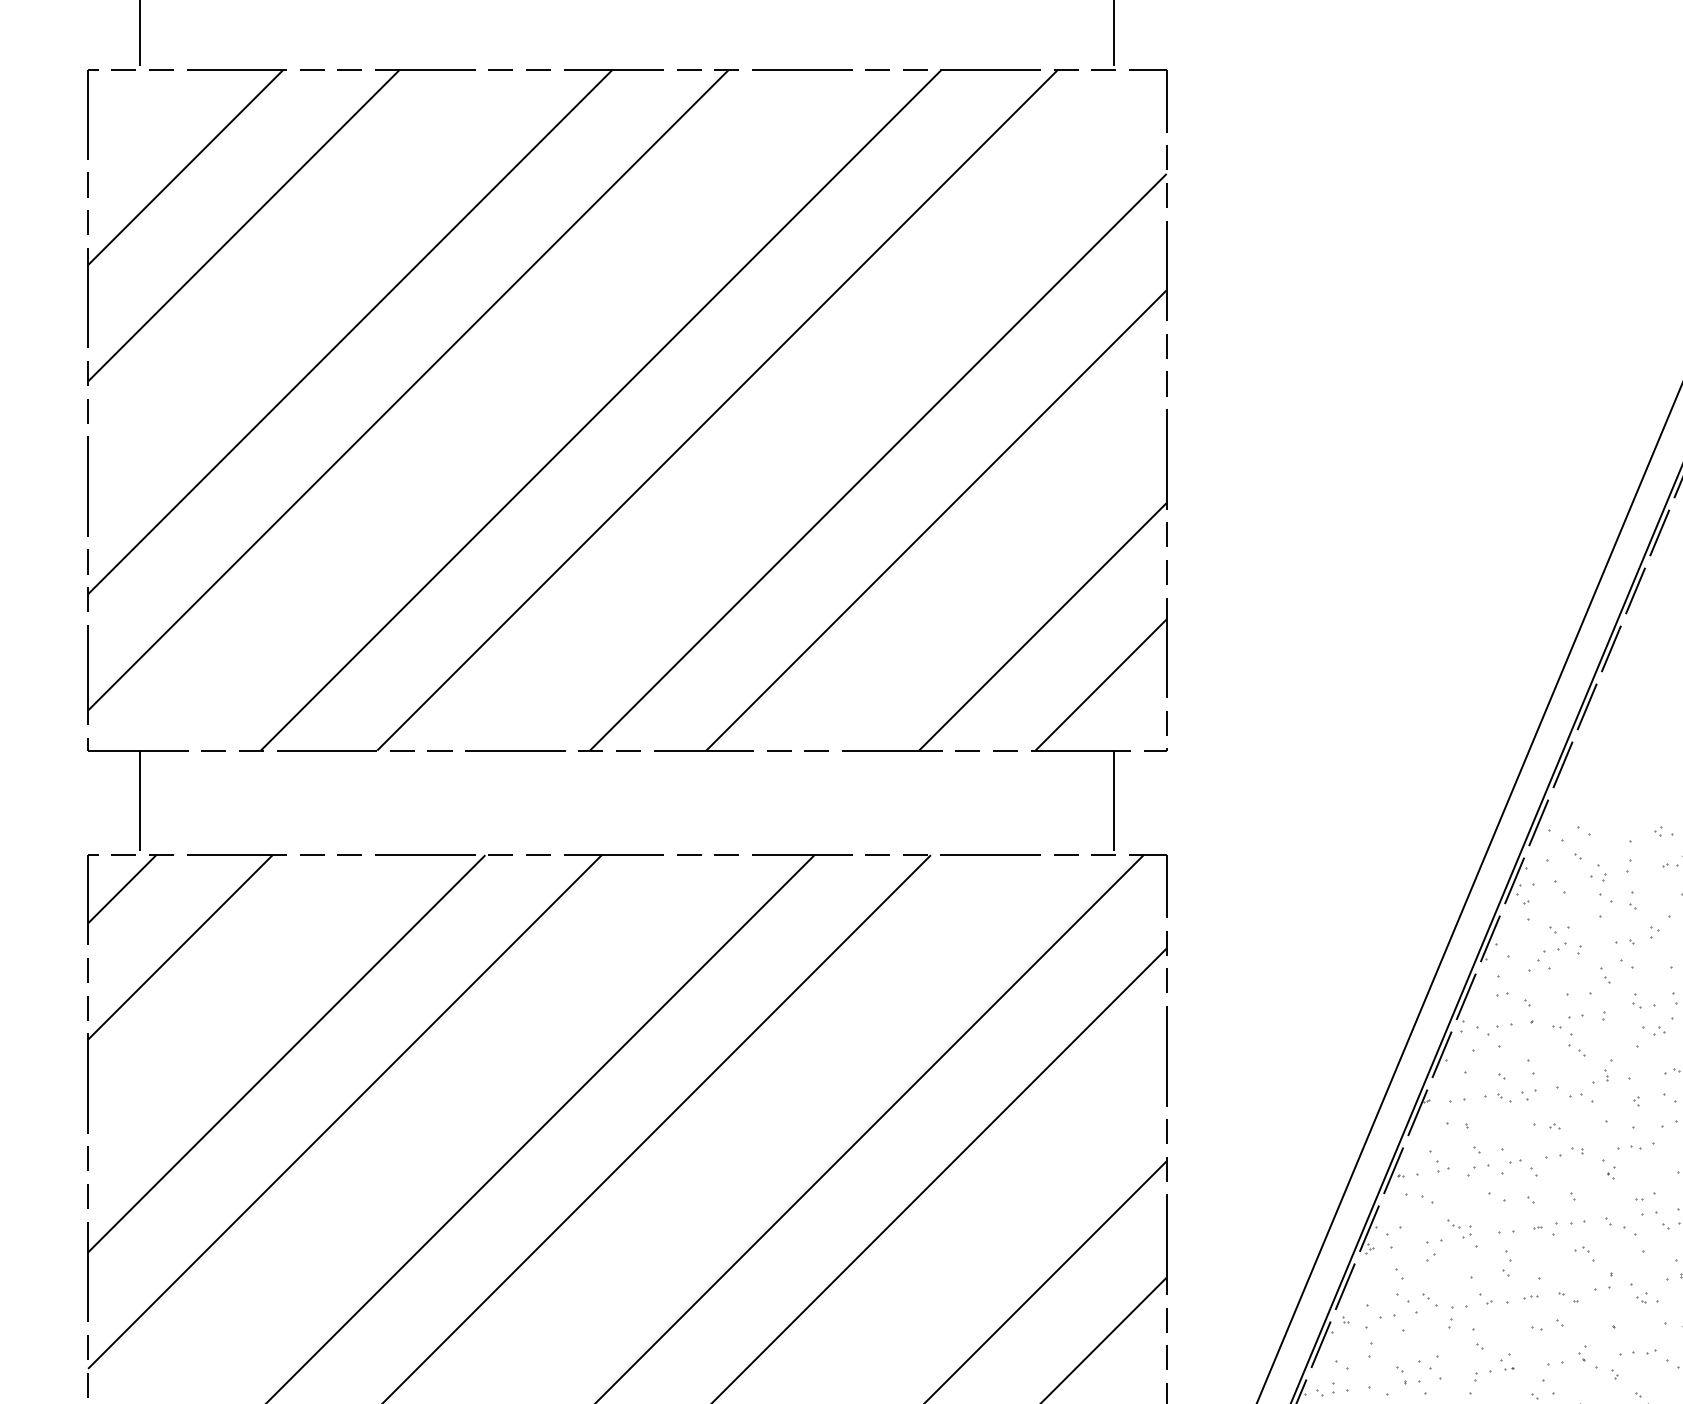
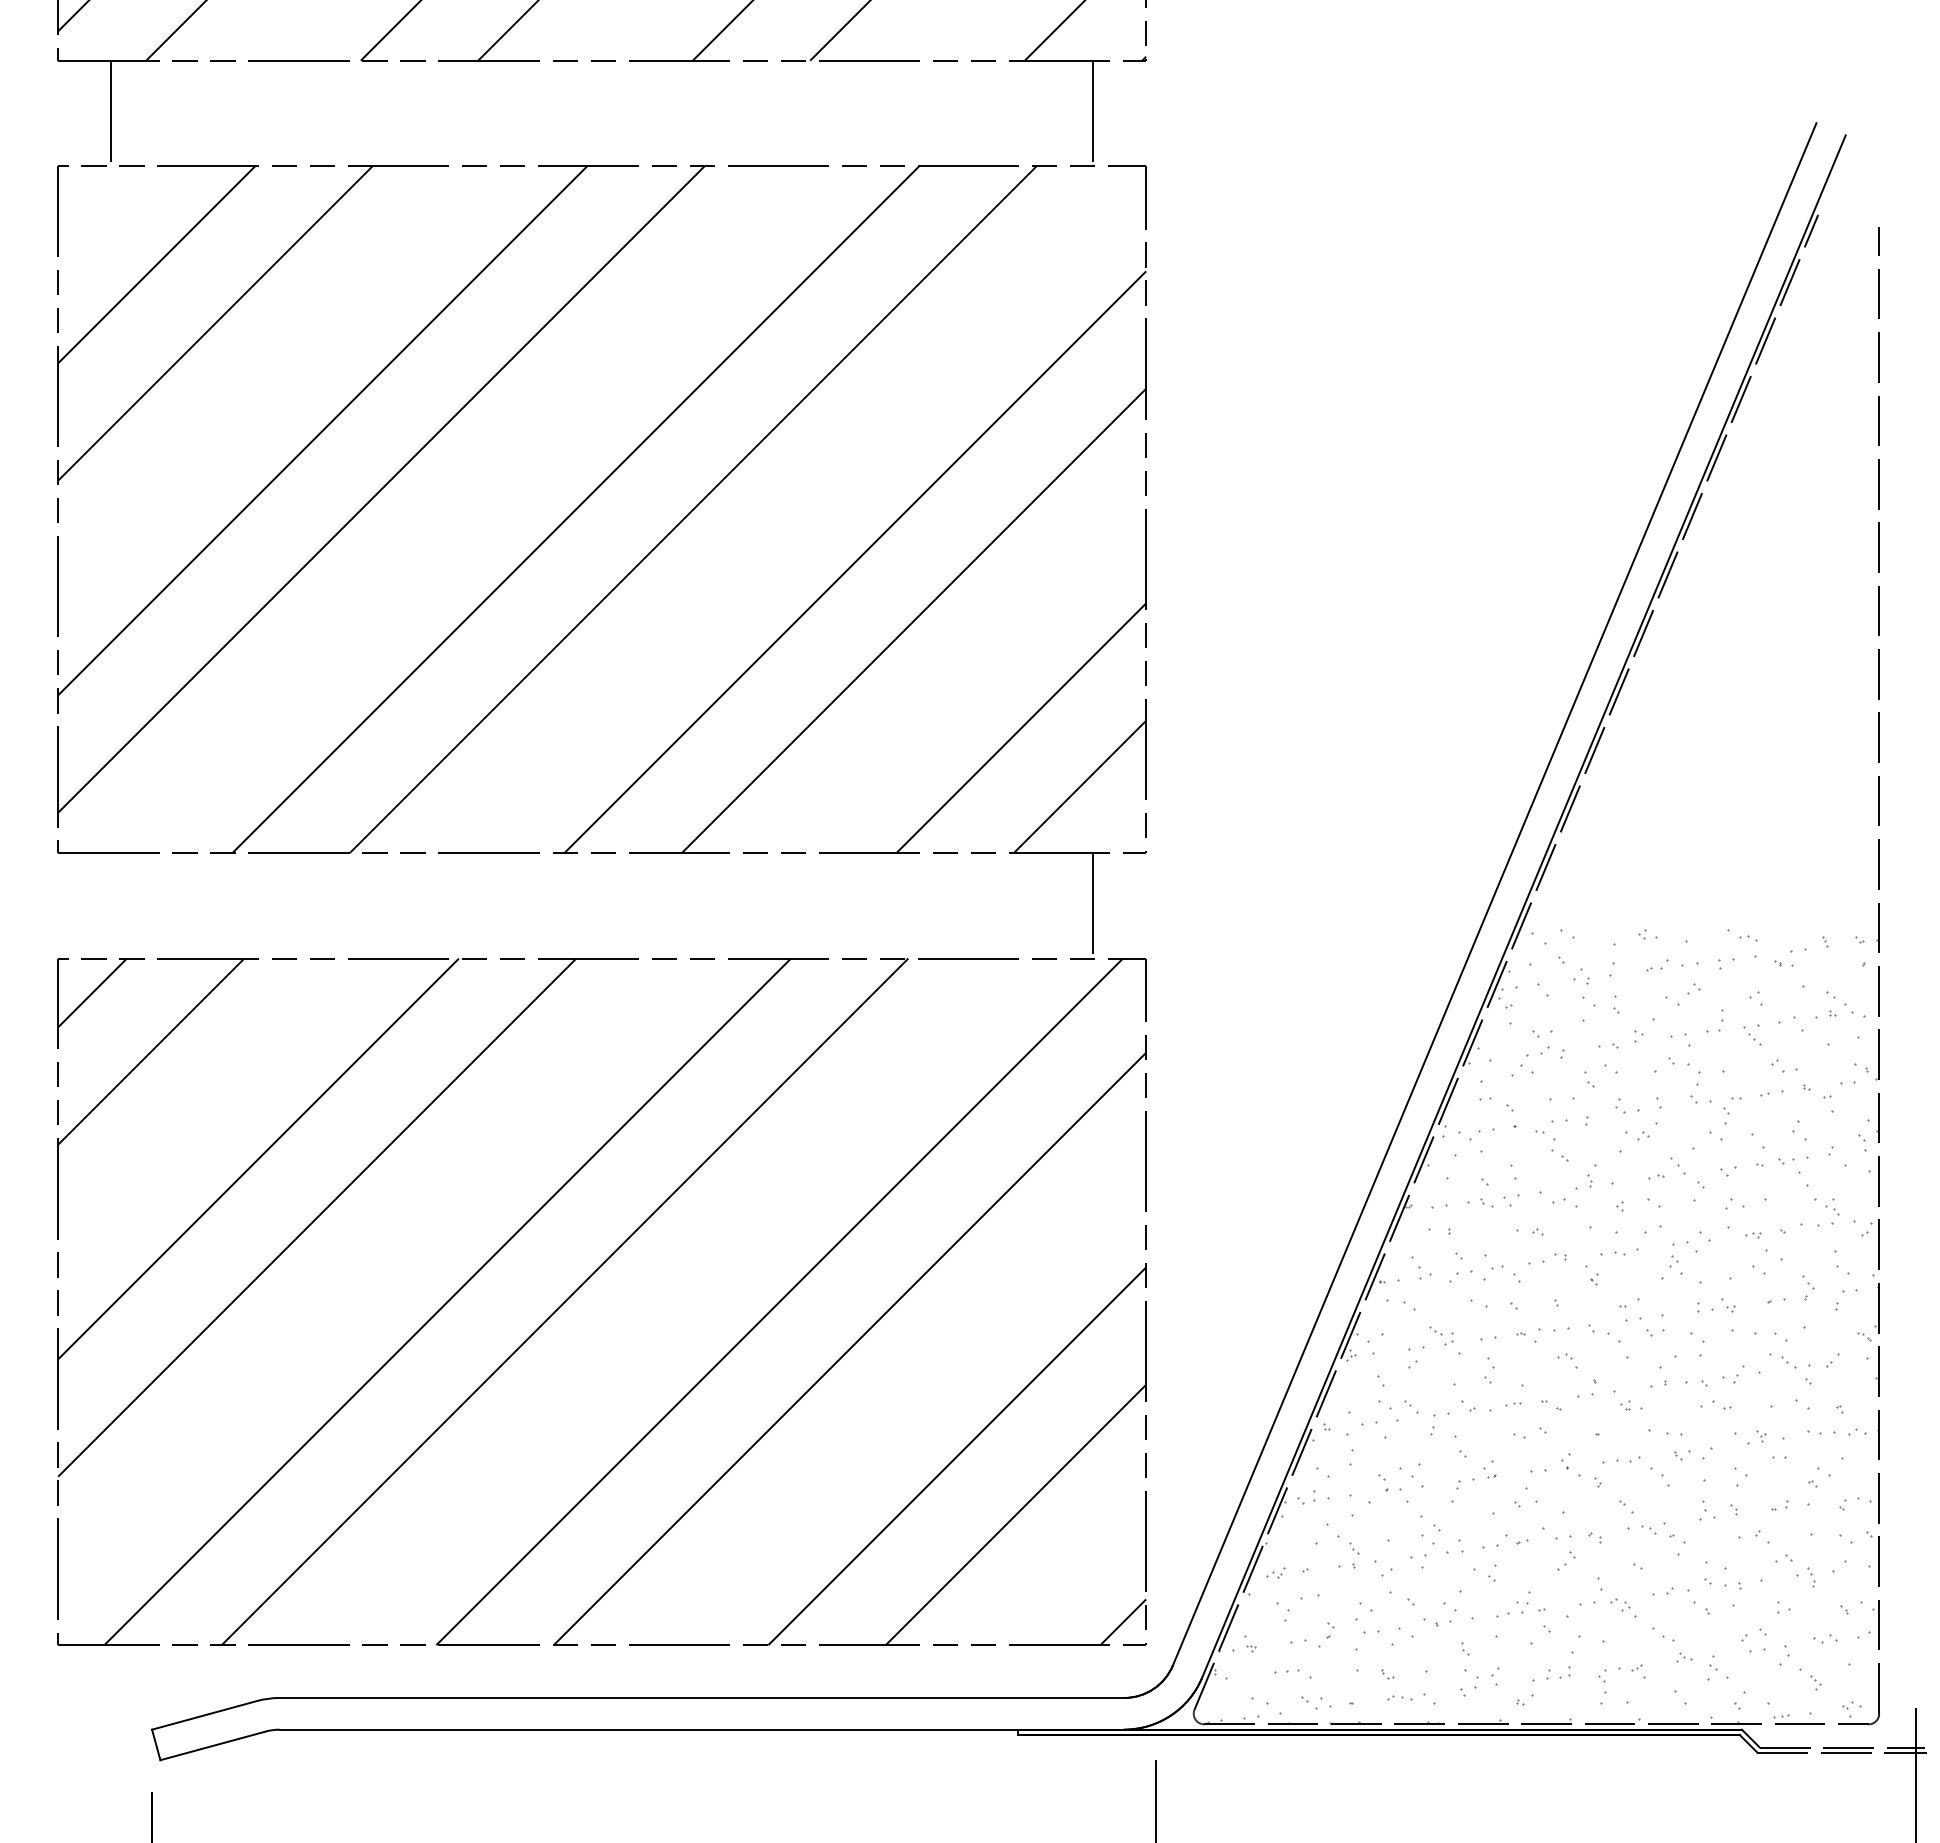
line: (140, 802) -> (111, 905), removed

